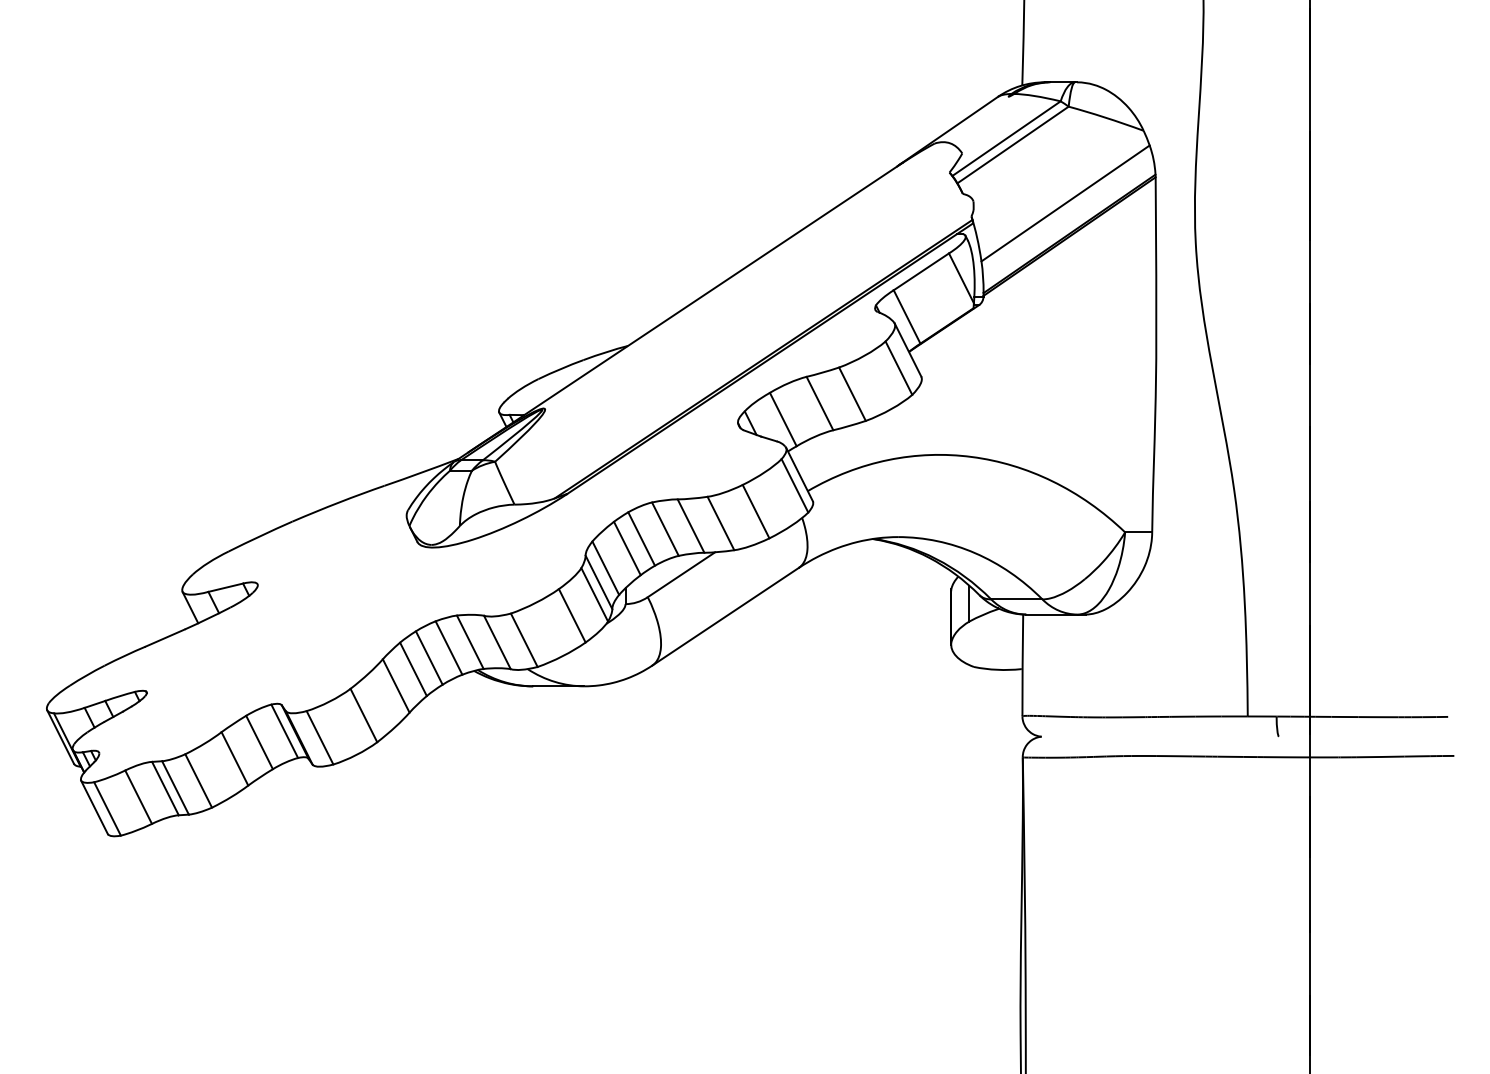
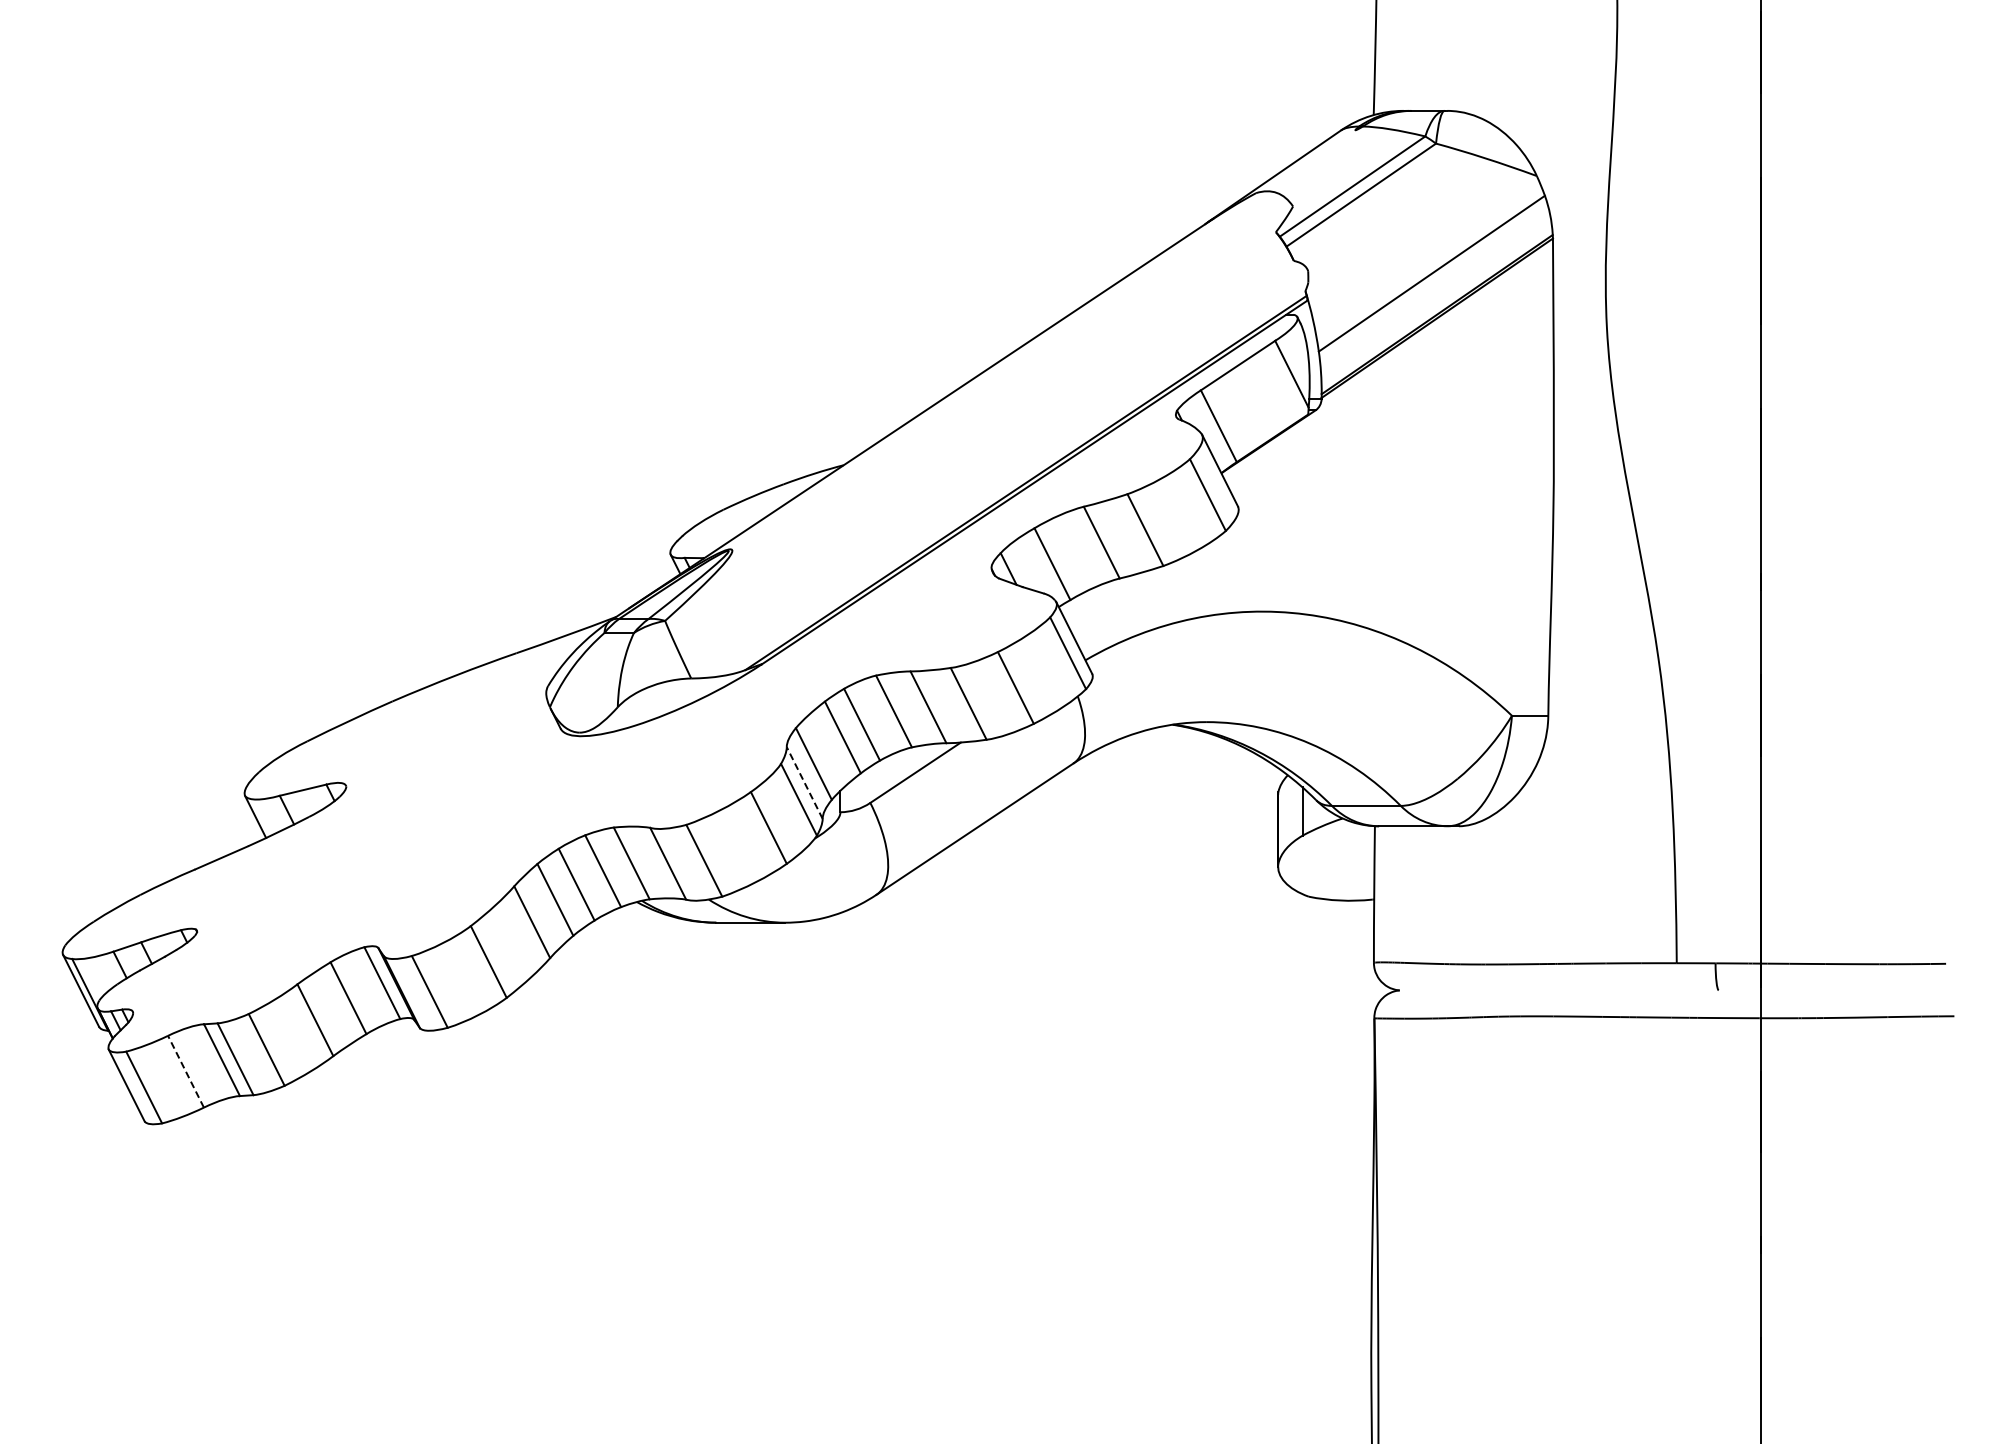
line: (598, 582) -> (804, 782), solid -> dashed
line: (138, 797) -> (185, 1071), solid -> dashed

